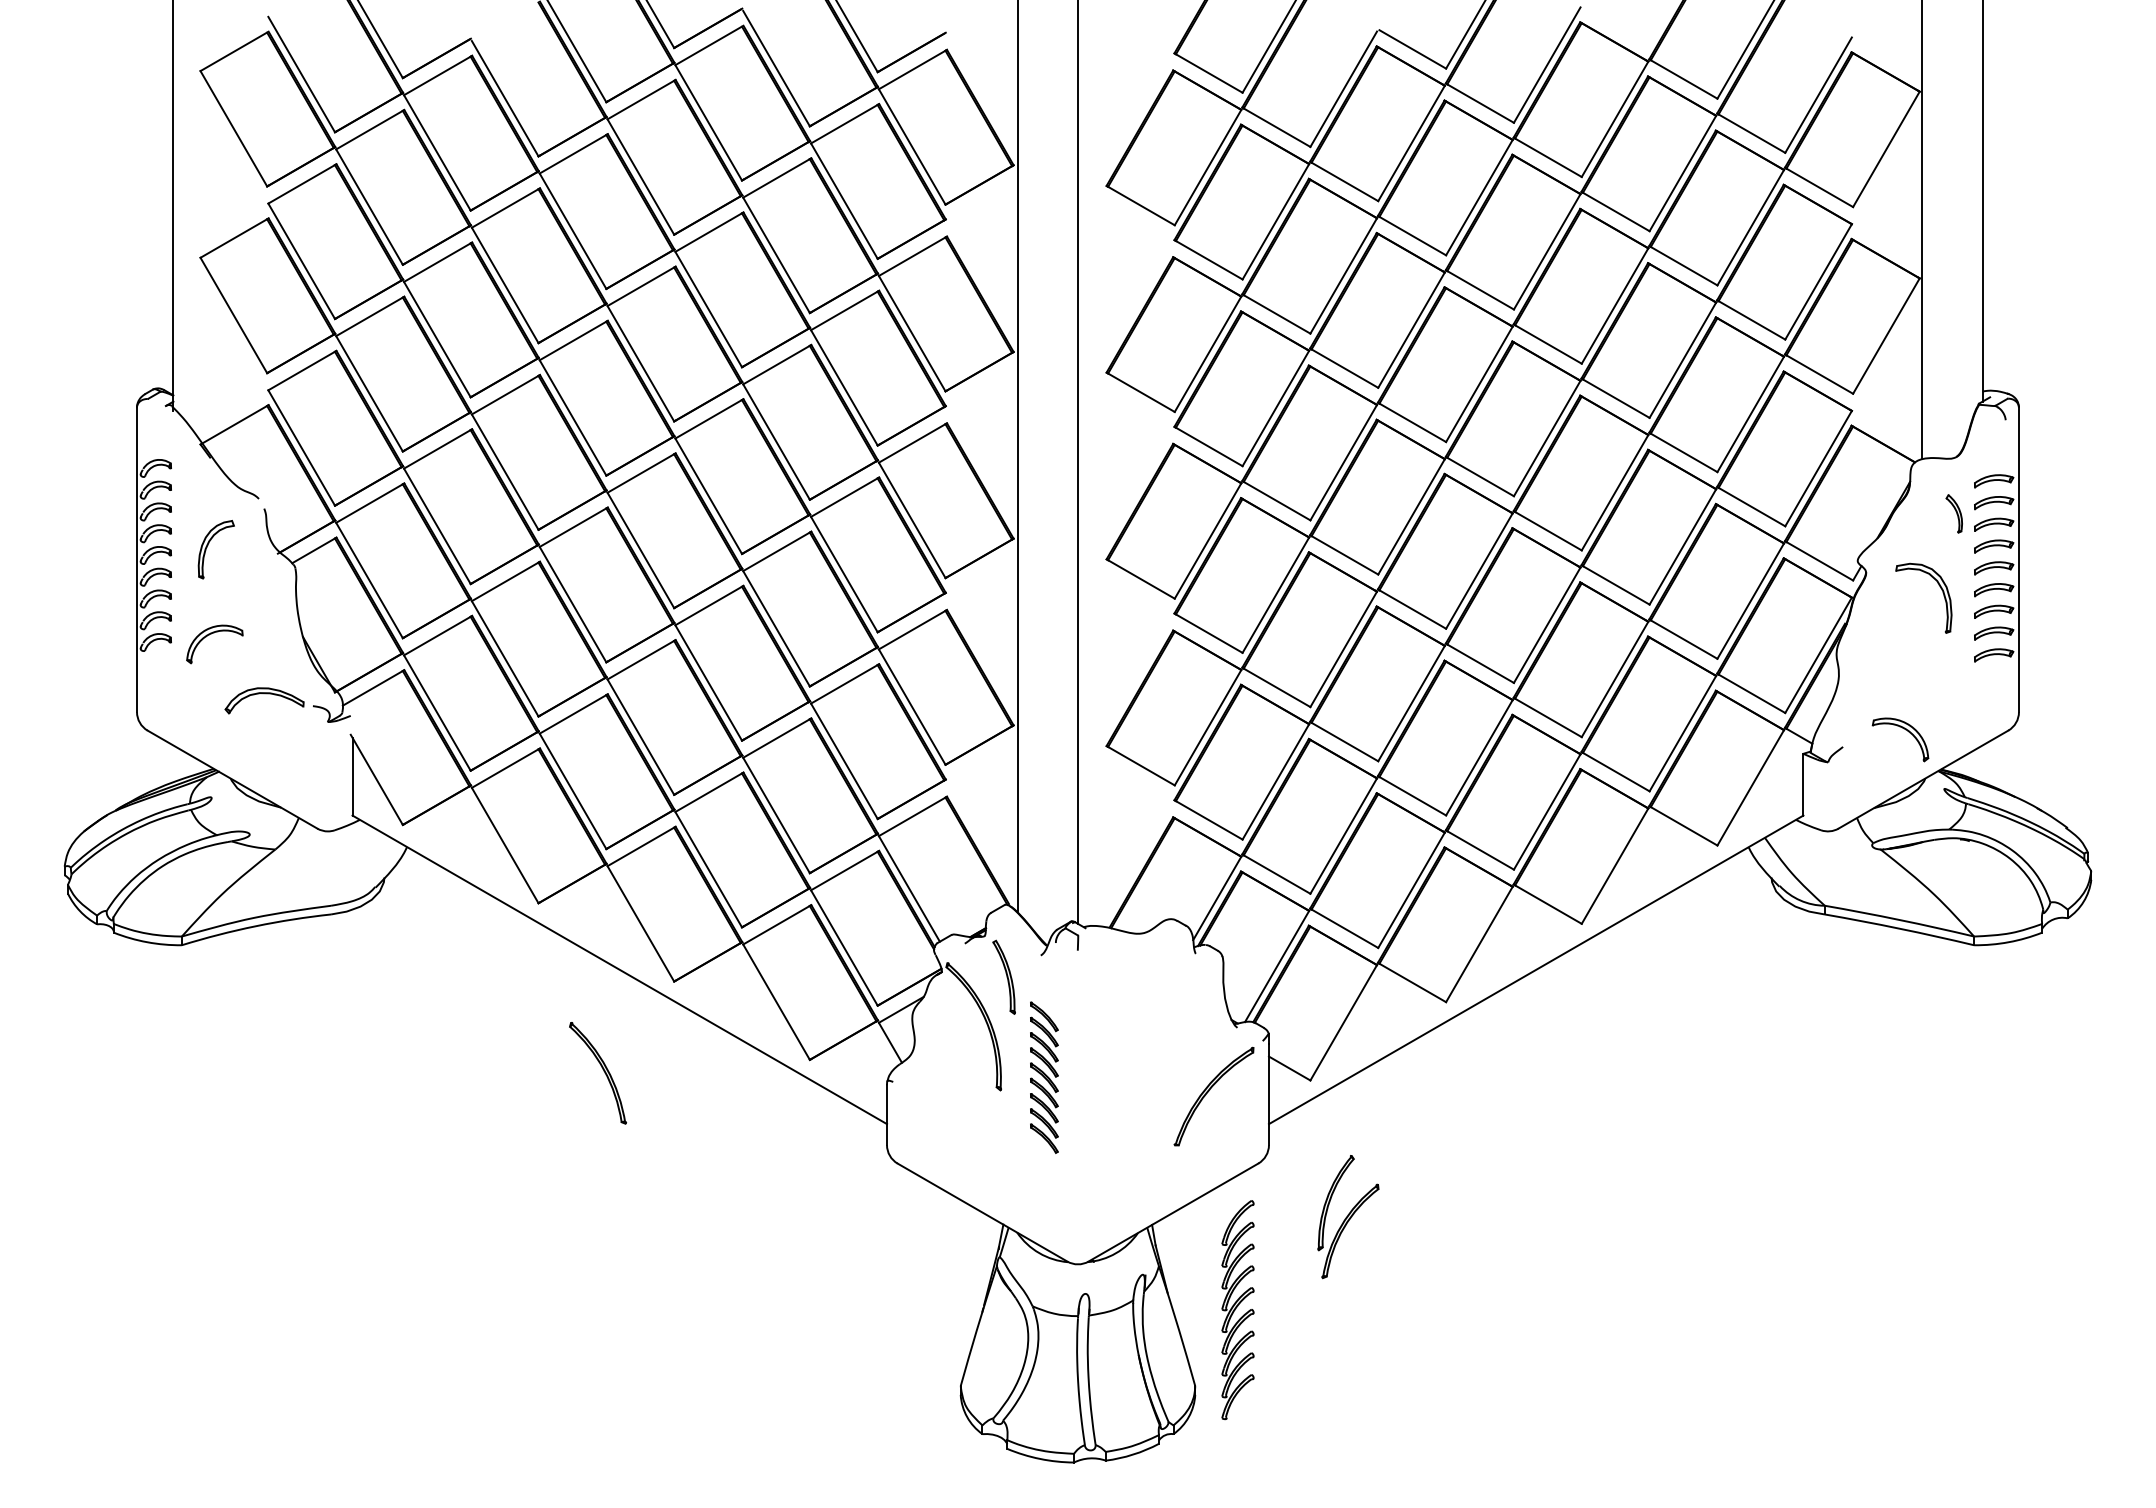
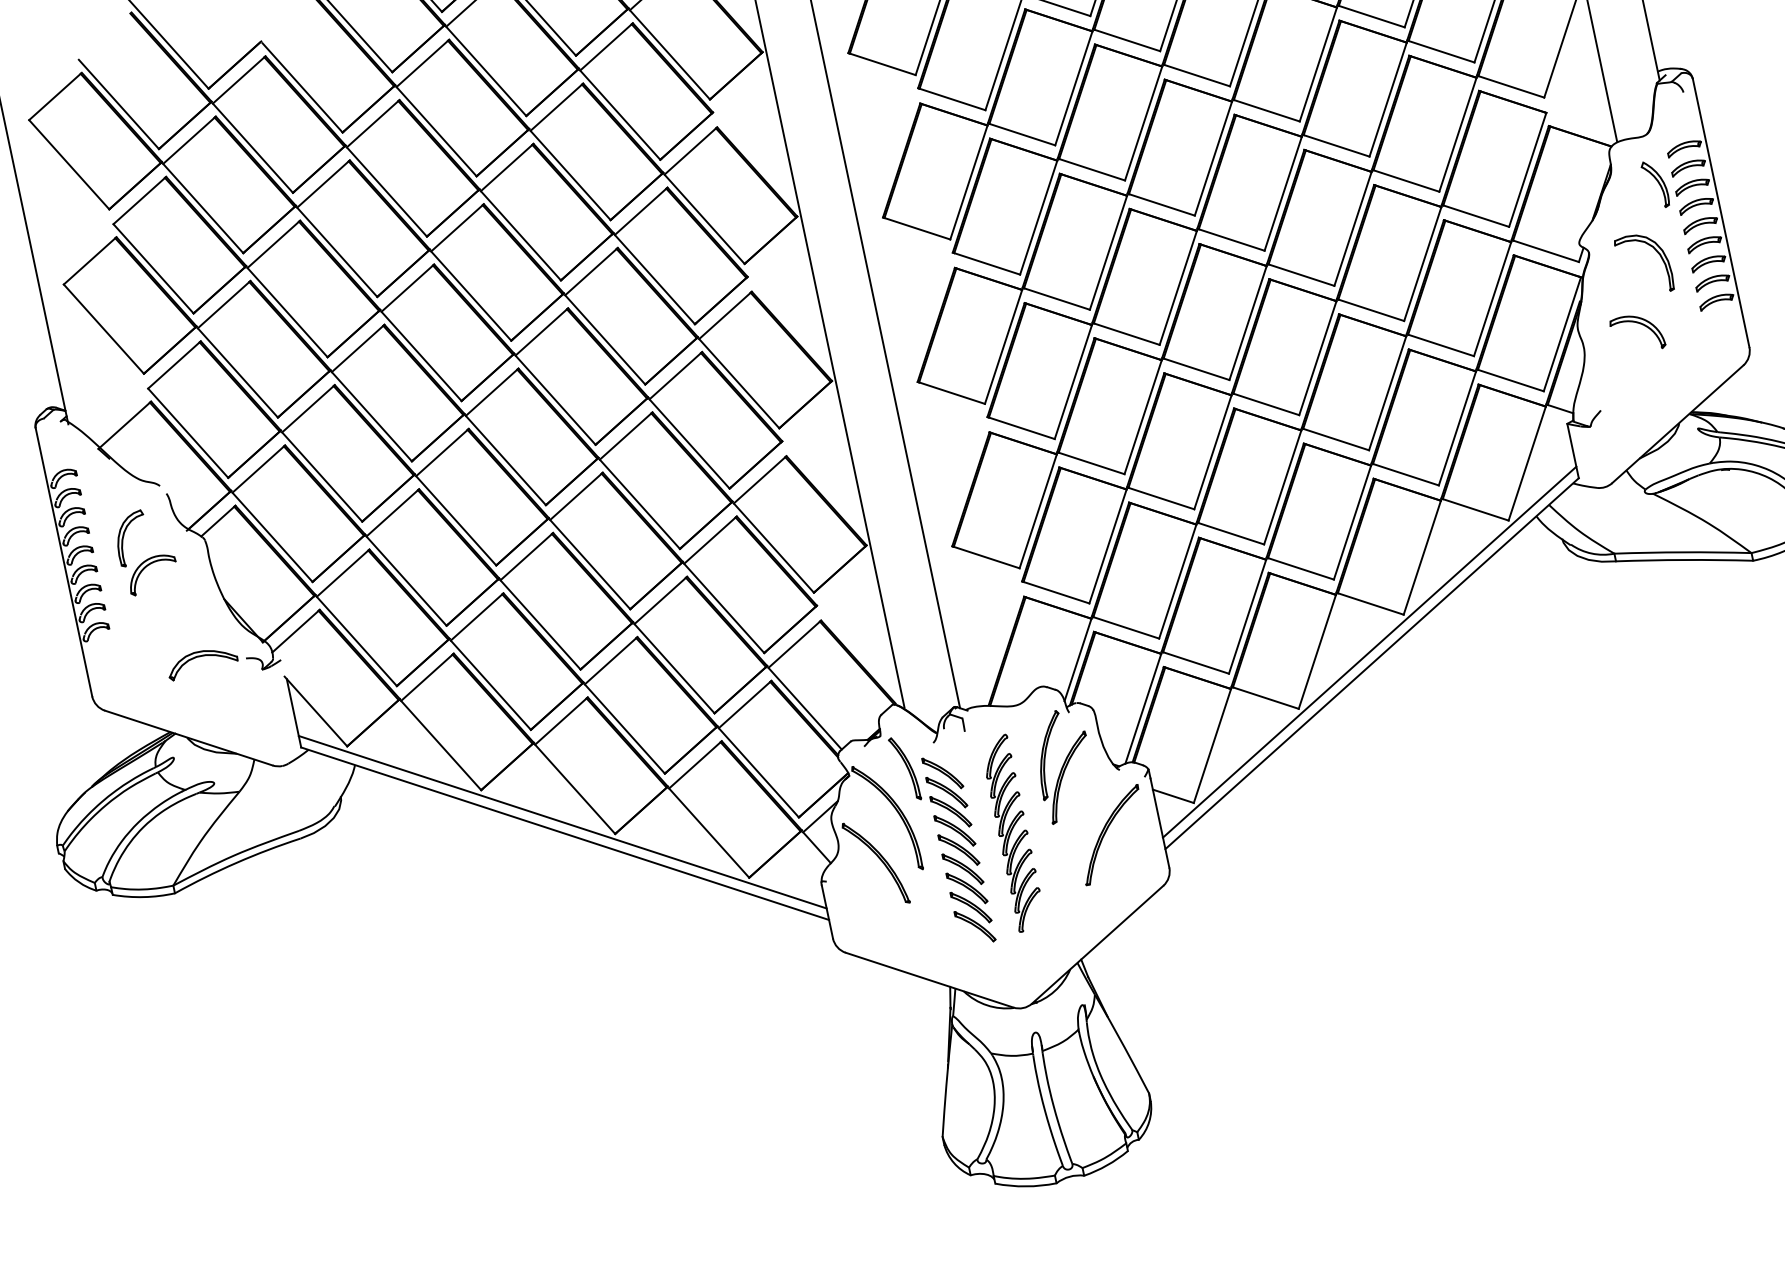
part: (1954, 513) -> (1655, 184), size x1.43
part: (209, 635) -> (146, 567), moved
part: (1905, 730) -> (1640, 324), moved
line: (619, 956) -> (562, 822), added
line: (1535, 956) -> (1369, 652), added
part: (603, 1071) -> (880, 860), moved
part: (1044, 1077) -> (959, 849), size x1.43
part: (1348, 1217) -> (1064, 765), moved
part: (1237, 1310) -> (1012, 833), moved

